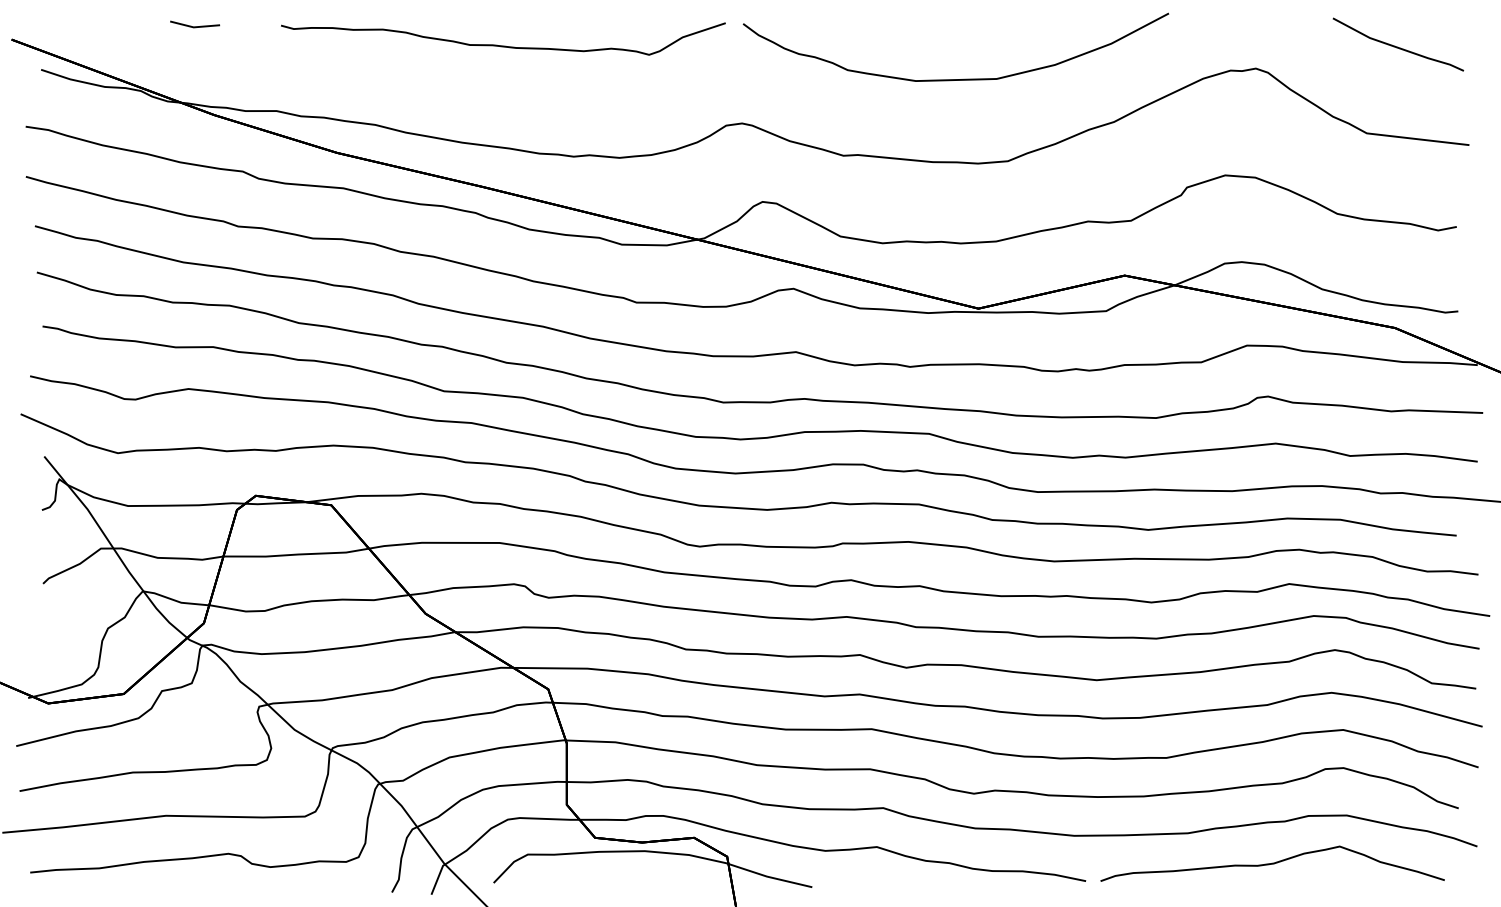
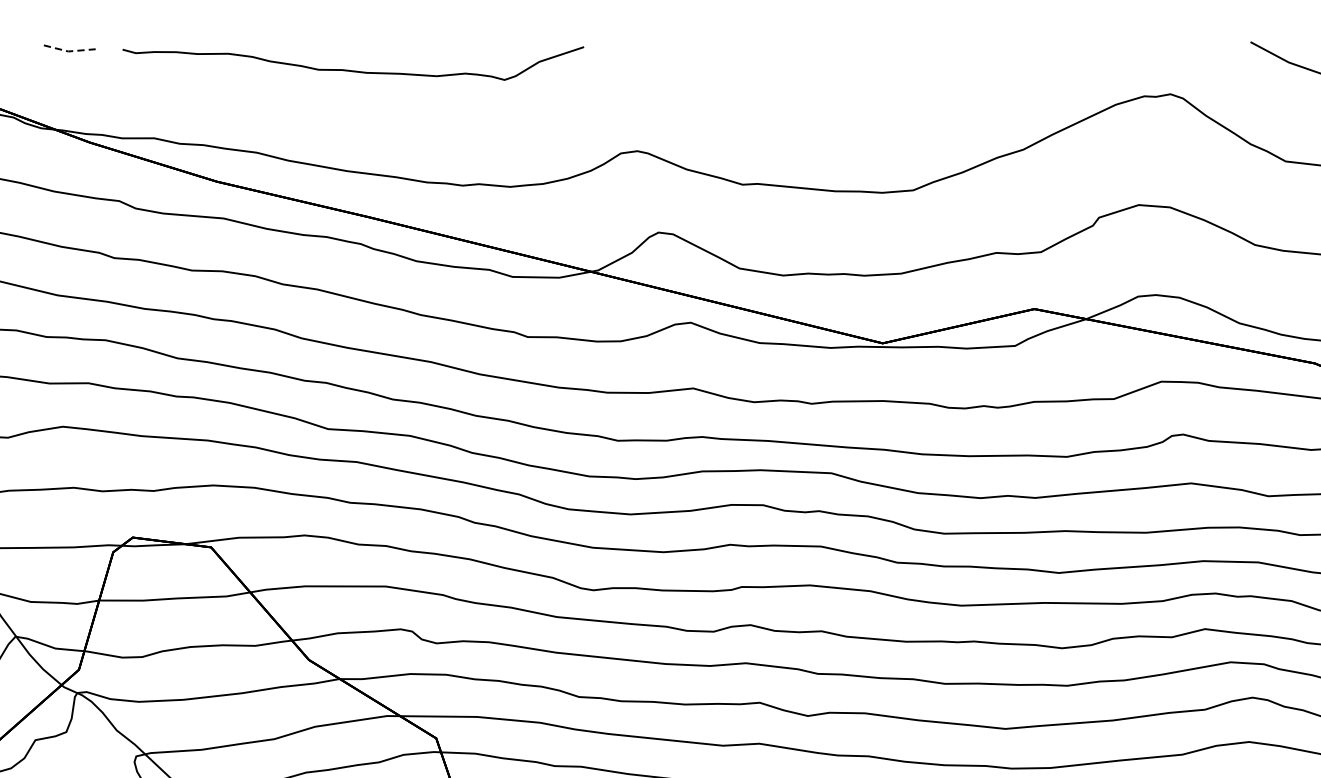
line: (194, 27) -> (69, 51), solid -> dashed
curve: (503, 45) -> (353, 70), moved
curve: (963, 78) -> (867, 104), removed

